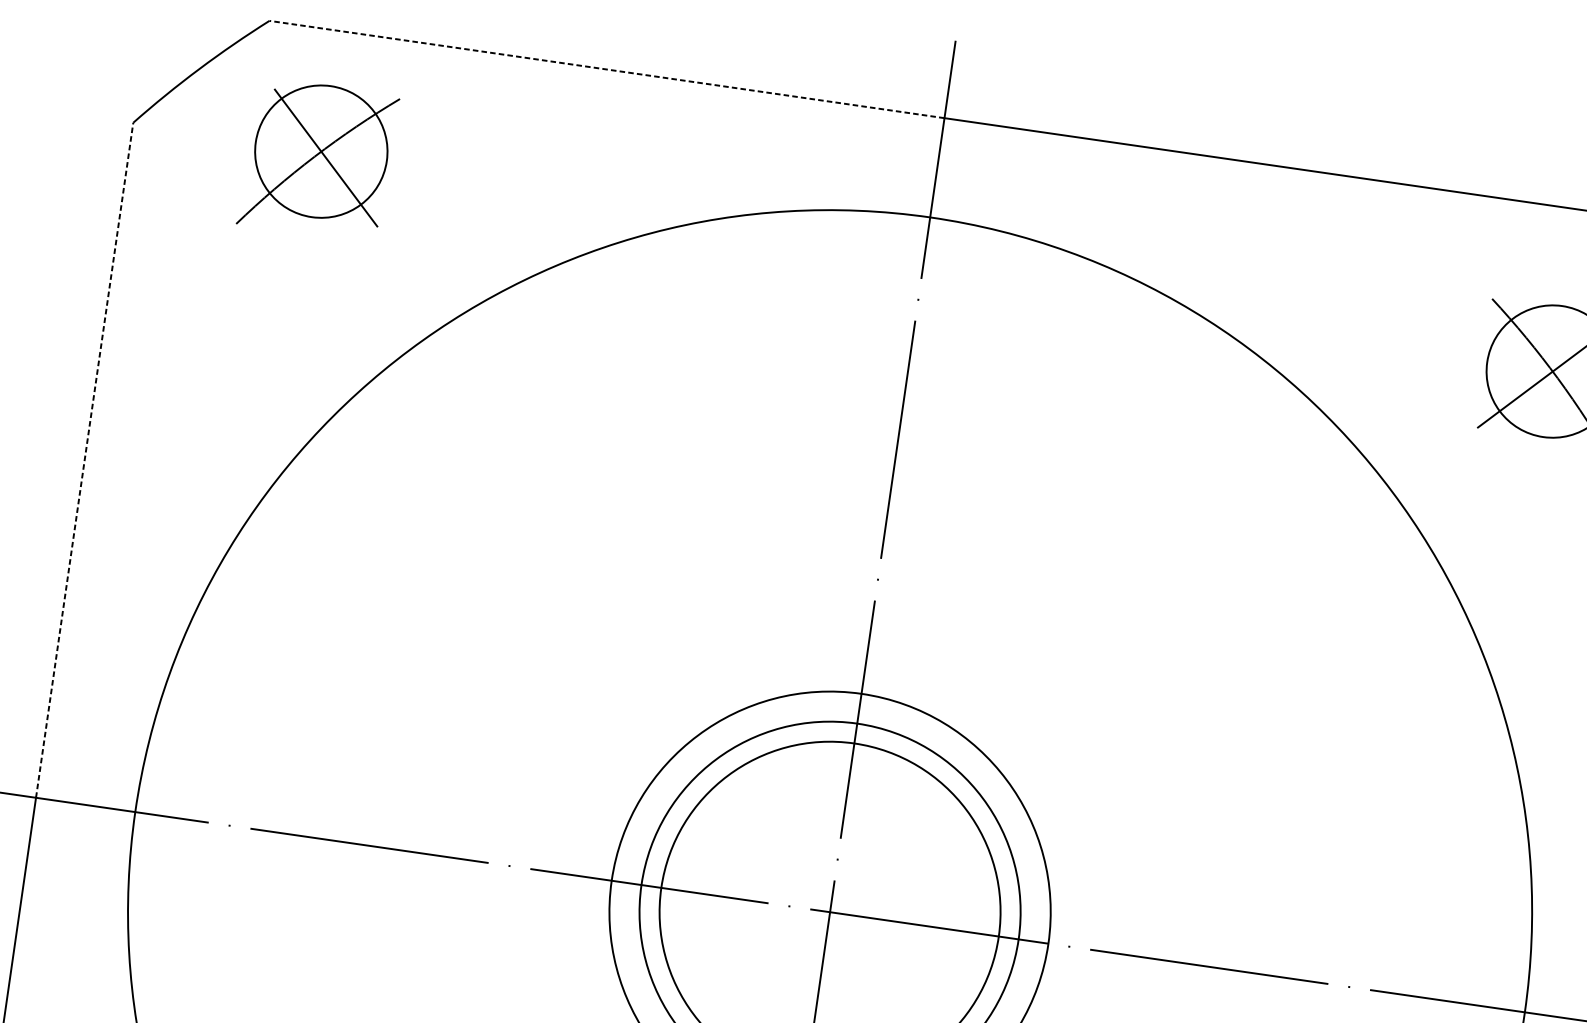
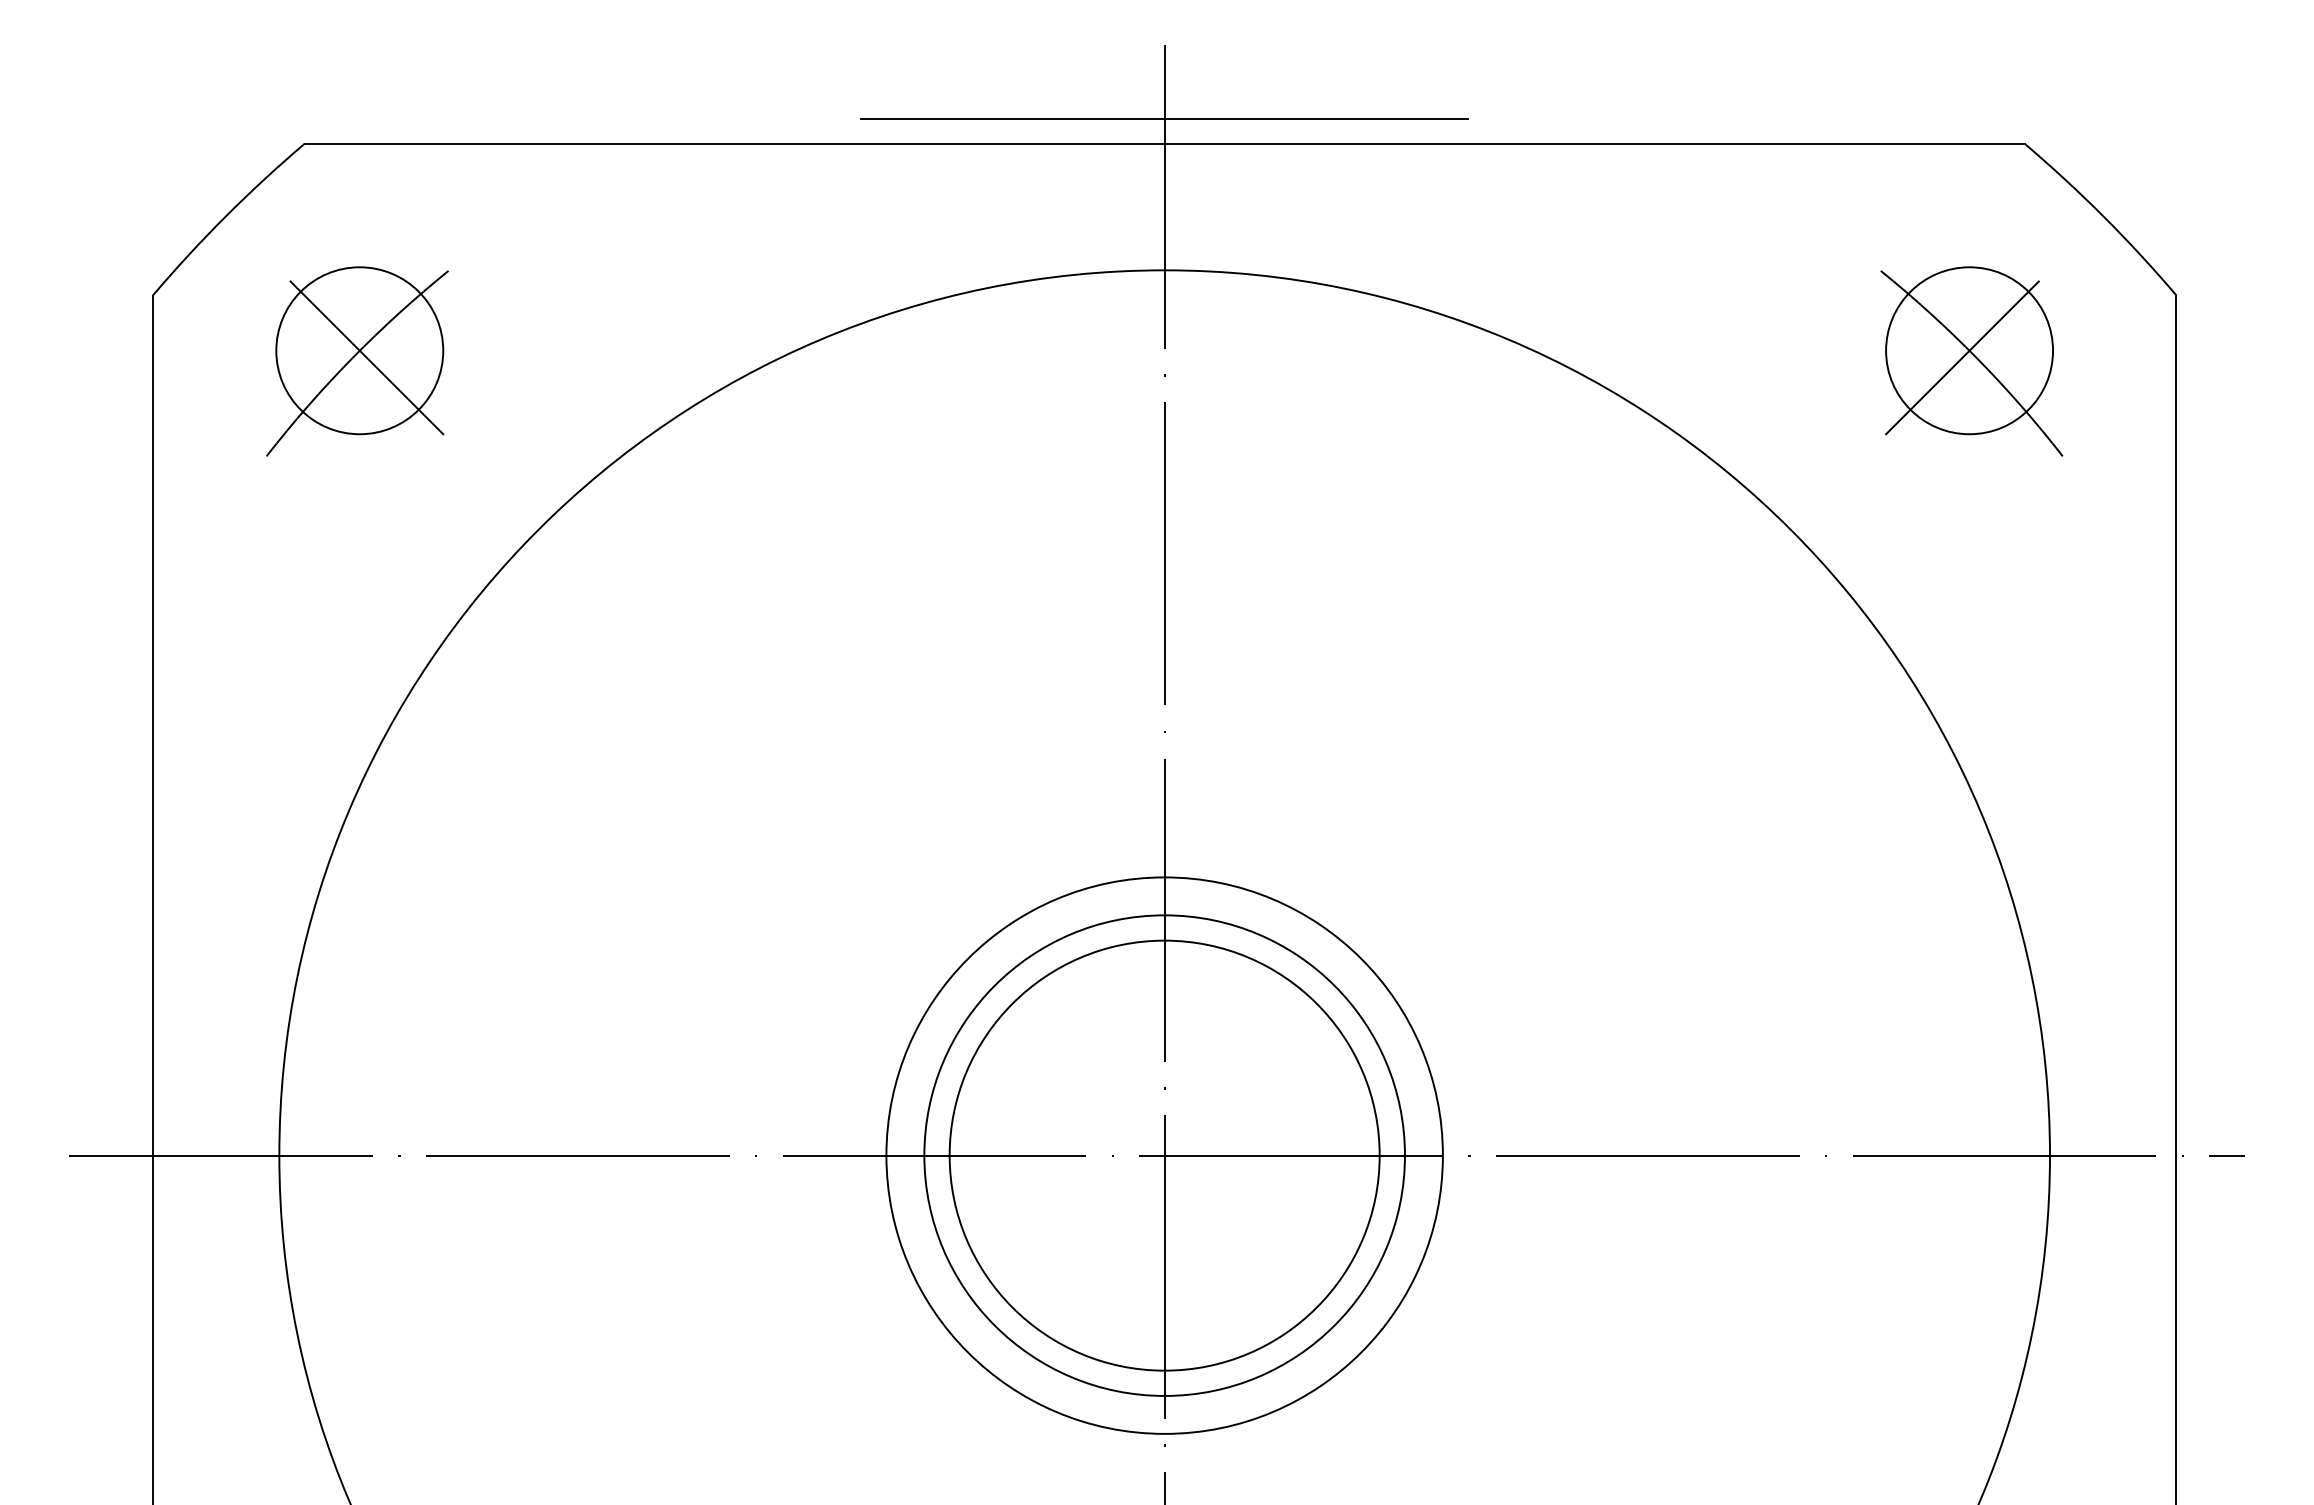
line: (606, 69) -> (734, 143), dashed -> solid
line: (947, 98) -> (1164, 118), added
part: (318, 159) -> (357, 361), moved
line: (84, 460) -> (152, 725), dashed -> solid

